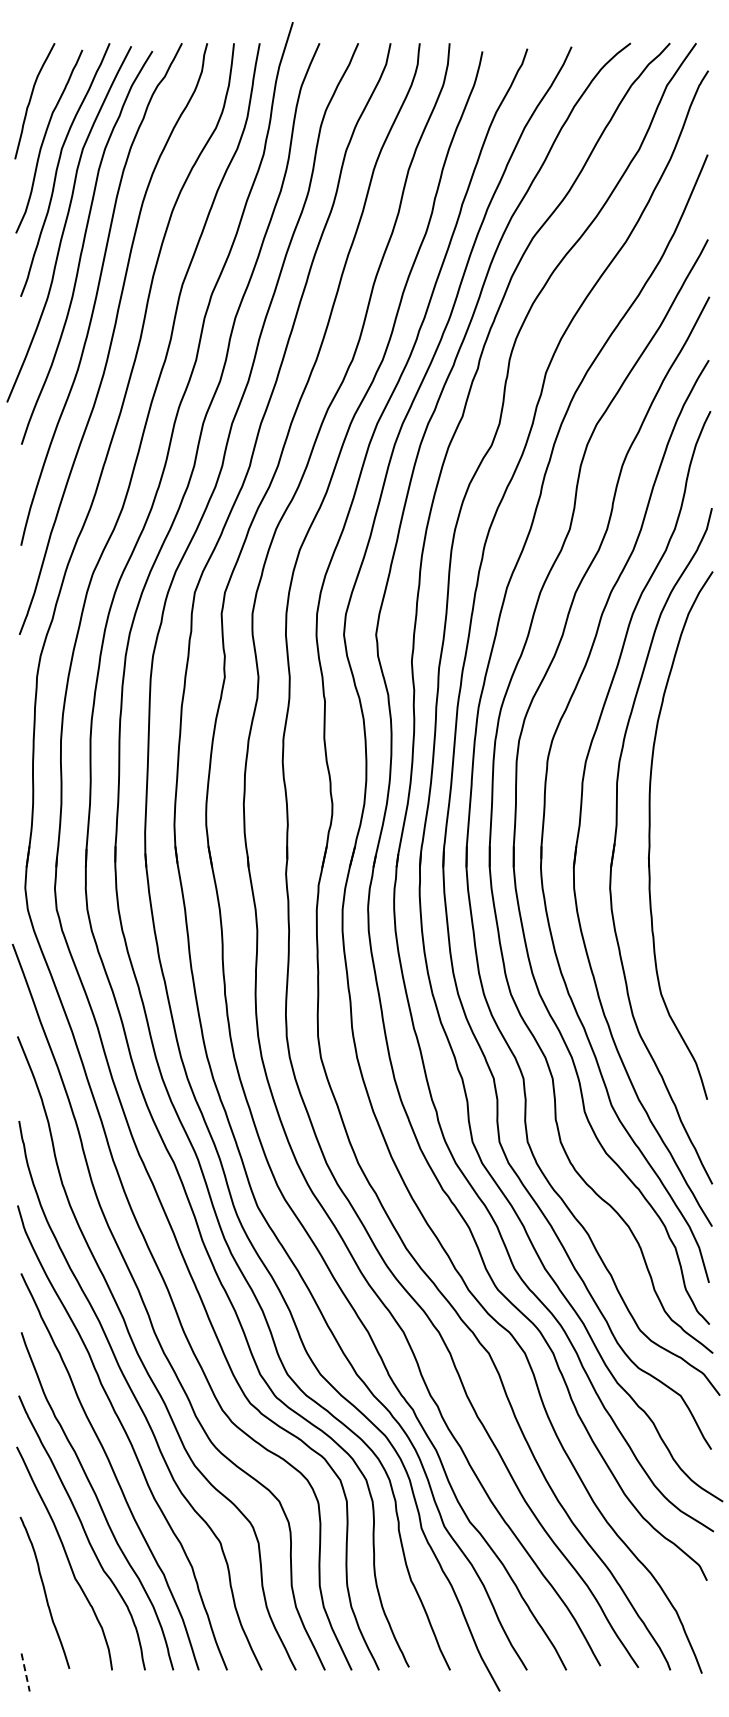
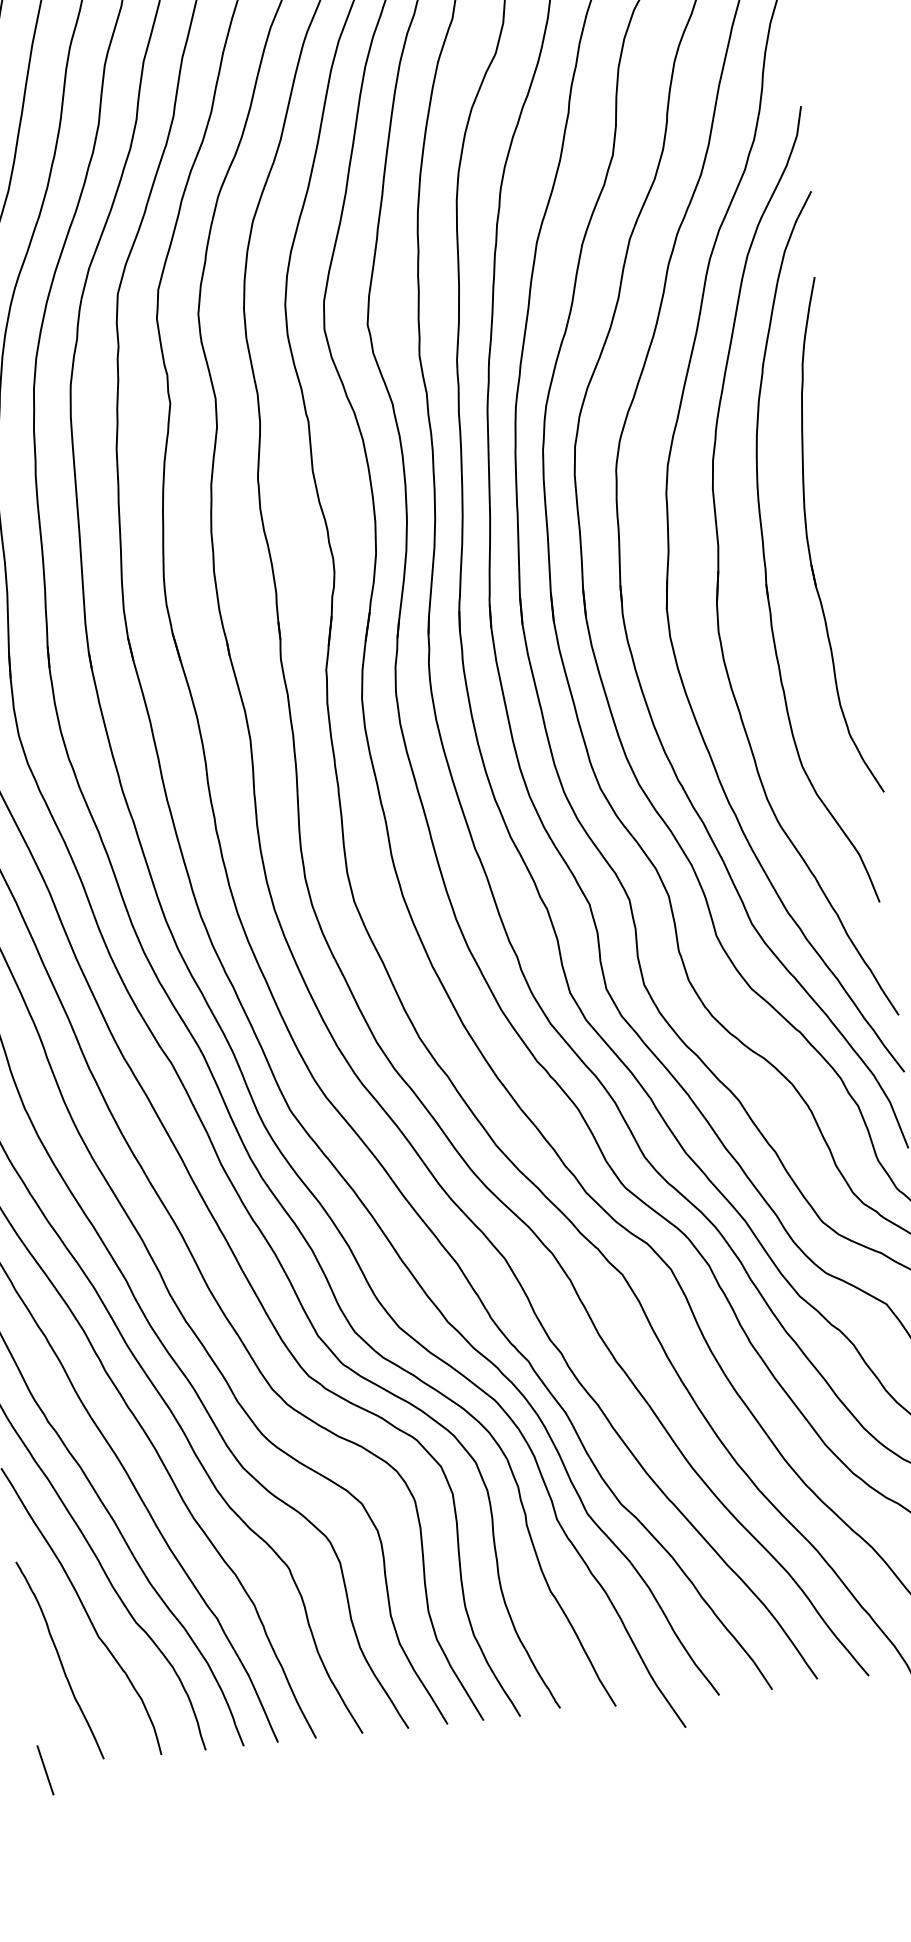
part: (683, 826) -> (808, 538), added
line: (25, 1673) -> (45, 1771), dashed -> solid

